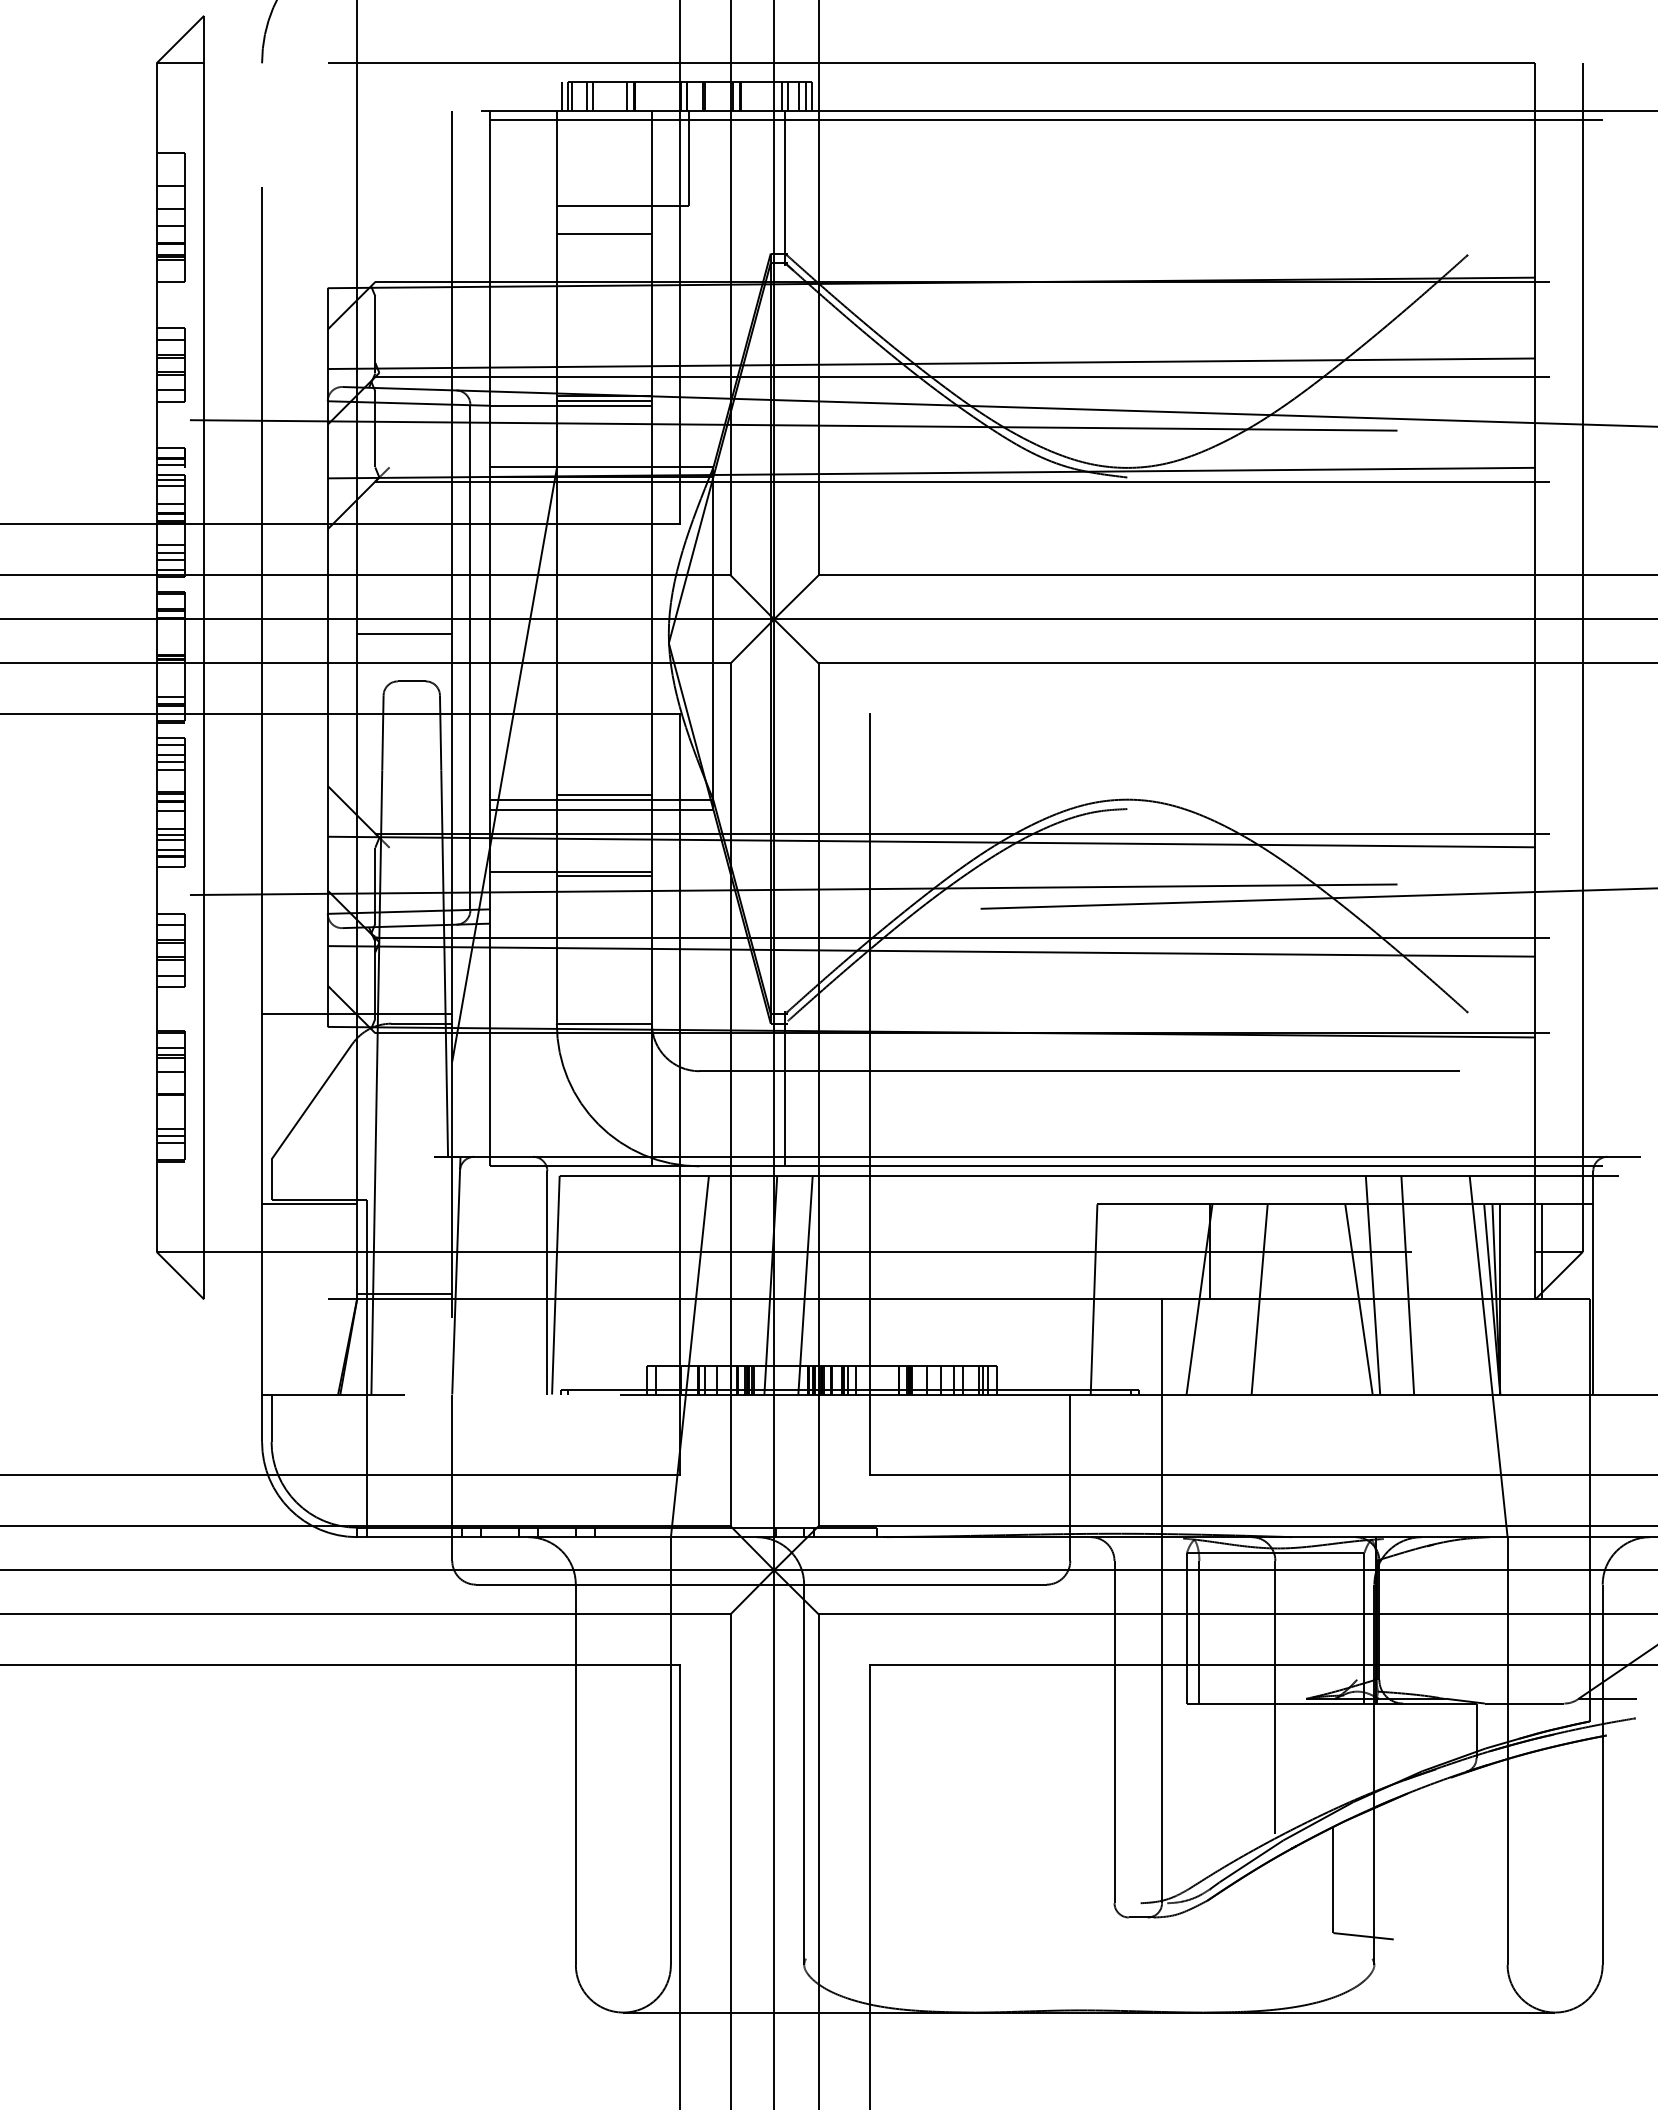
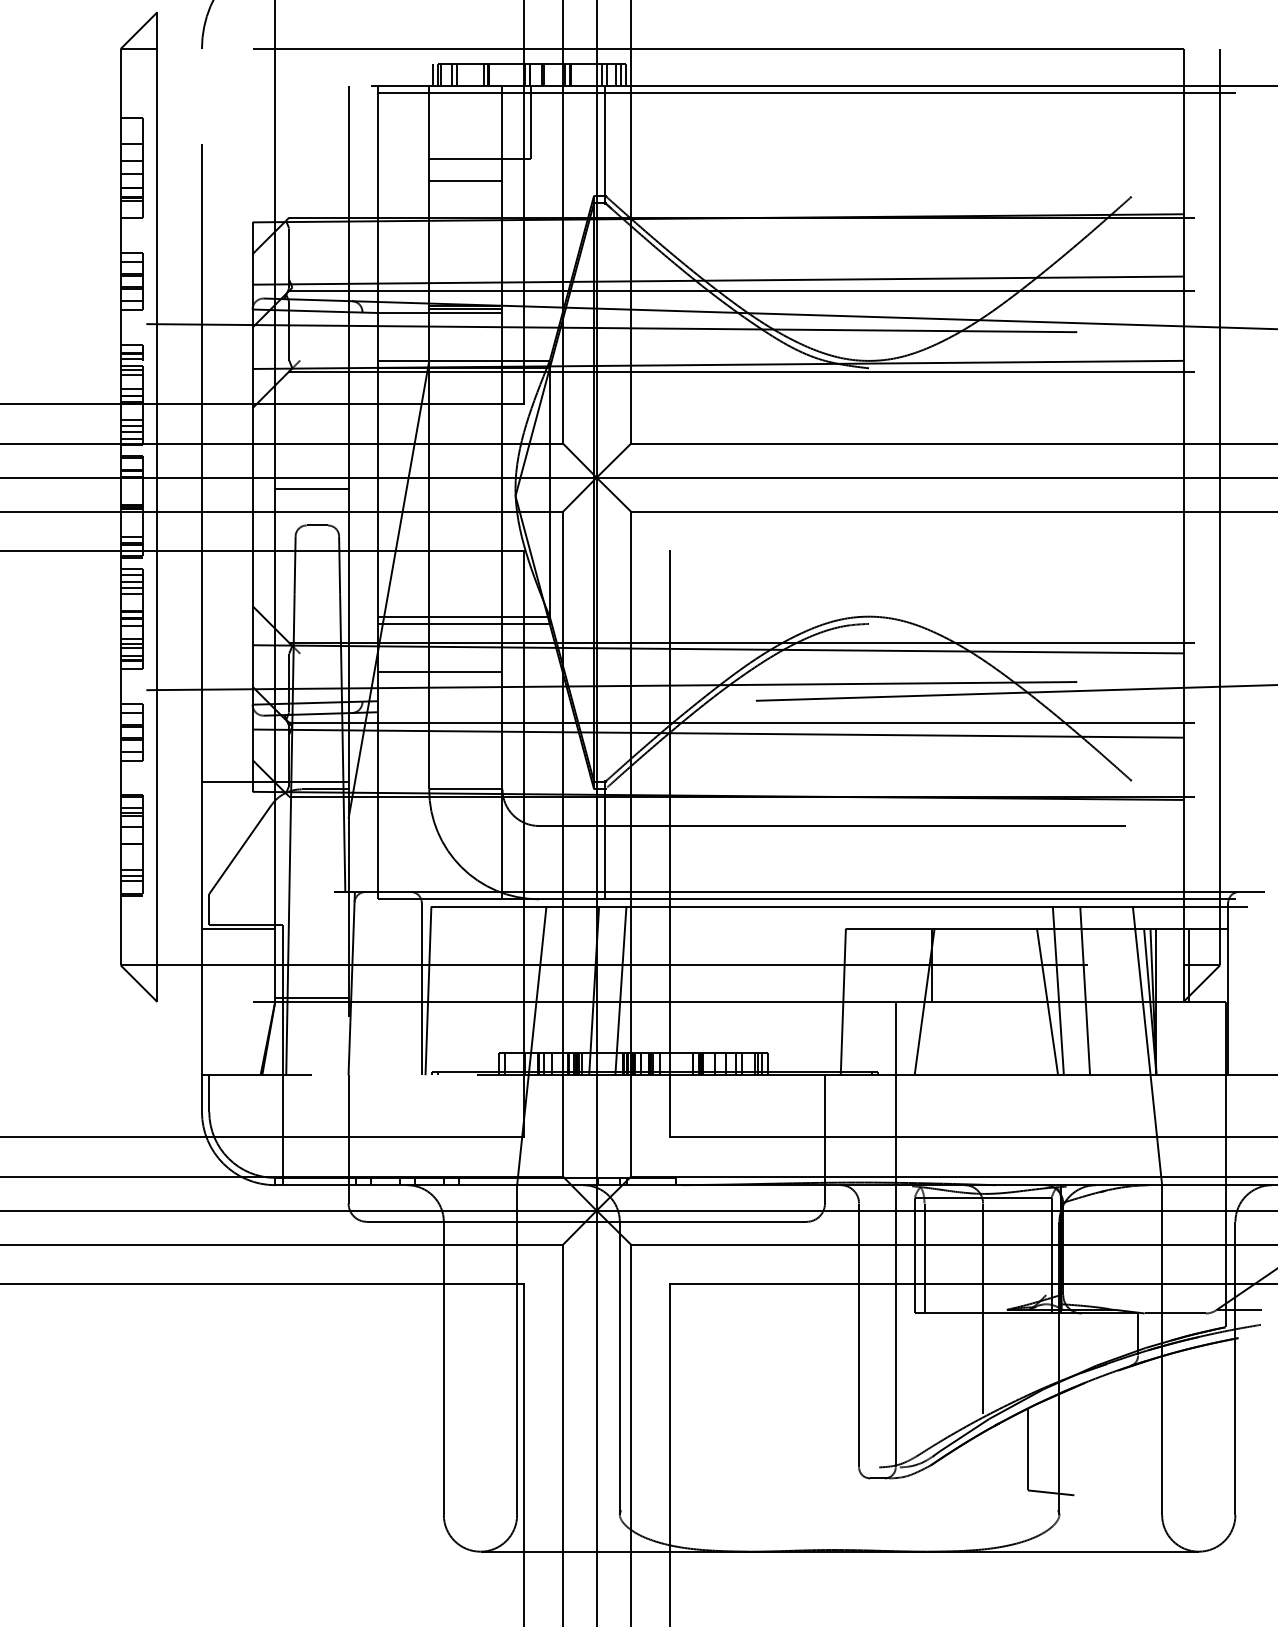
line: (470, 657) -> (362, 507), removed
line: (603, 795) -> (465, 613), removed
line: (603, 876) -> (465, 675), removed
line: (1259, 1299) -> (970, 1001), removed

